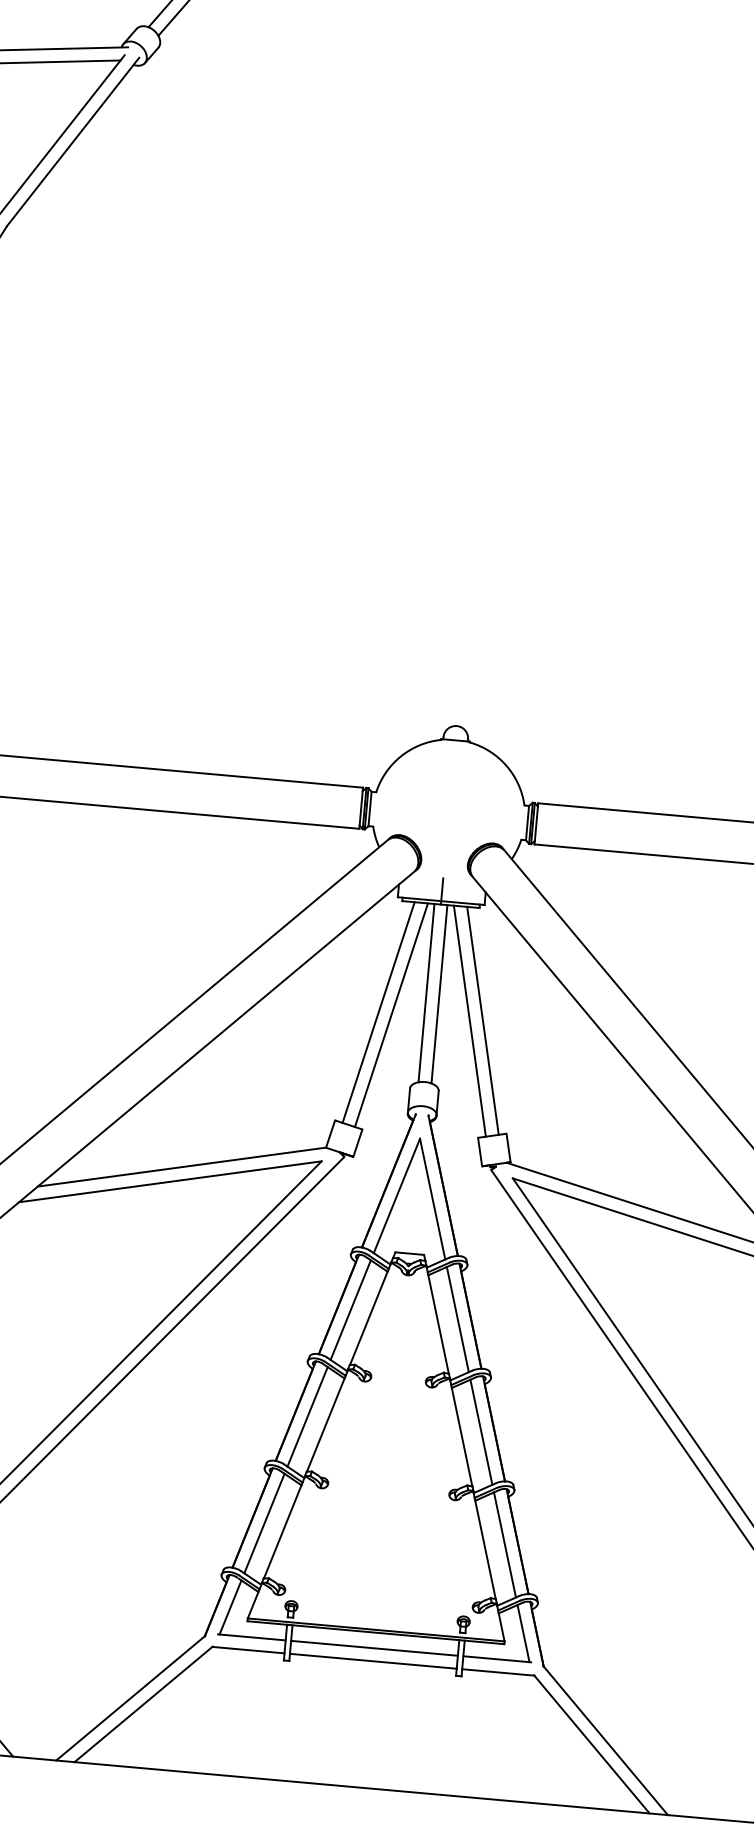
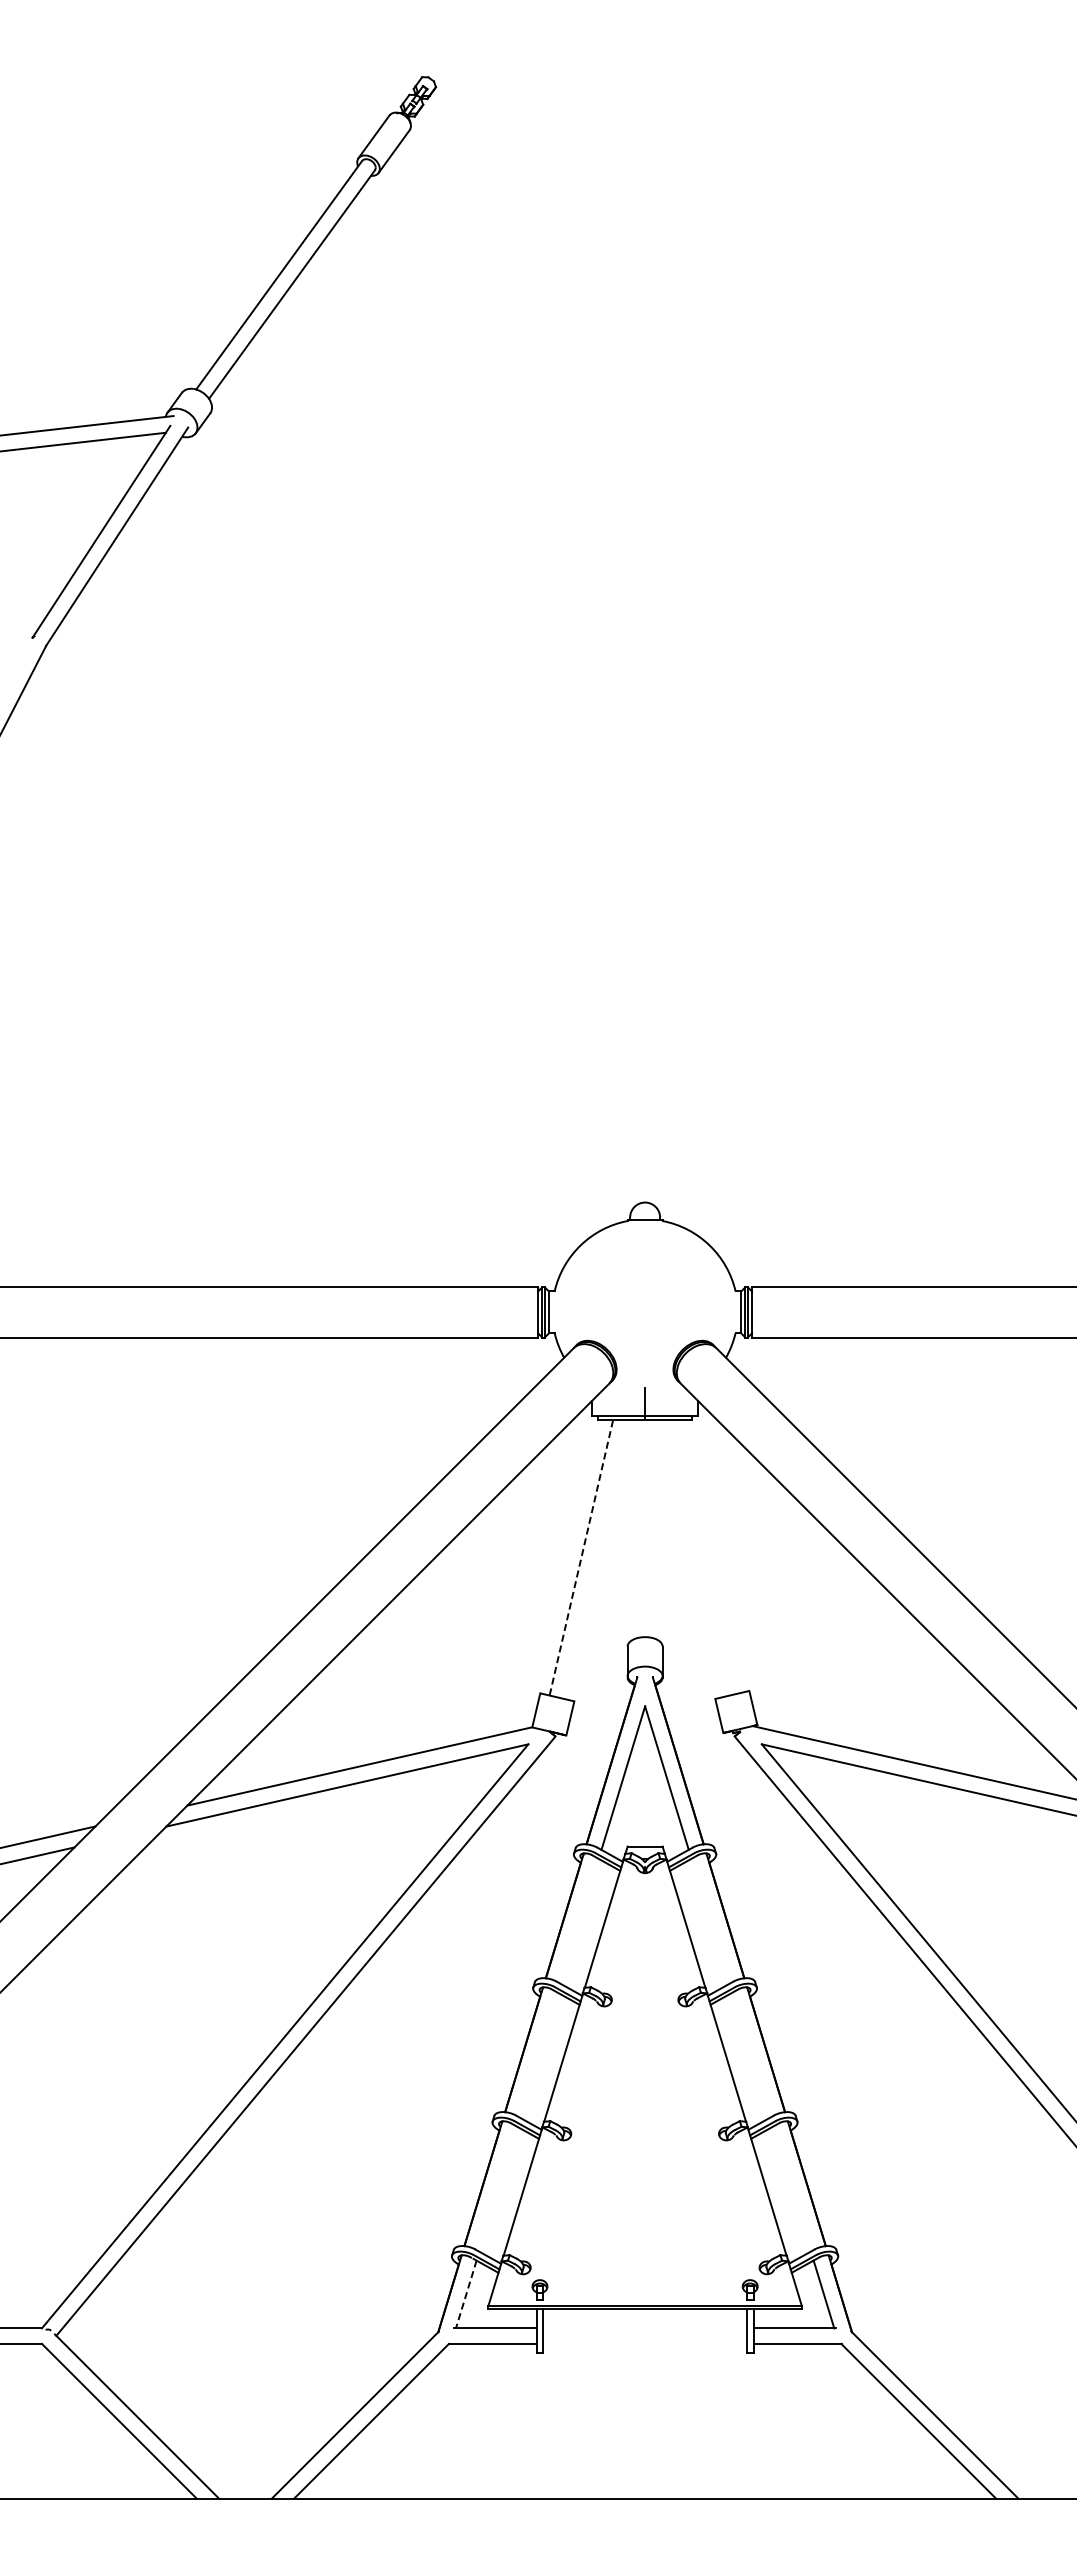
line: (426, 993) -> (637, 1529), removed
line: (439, 994) -> (653, 1529), removed
line: (378, 1012) -> (581, 1558), solid -> dashed
line: (391, 1014) -> (597, 1559), removed
line: (482, 1020) -> (708, 1556), removed
line: (469, 1021) -> (692, 1558), removed
line: (350, 1309) -> (579, 1920), removed
line: (457, 1318) -> (710, 1920), removed
line: (308, 1416) -> (539, 2054), removed
line: (481, 1431) -> (751, 2054), removed
line: (264, 1522) -> (498, 2188), removed
line: (504, 1544) -> (791, 2188), removed
line: (230, 1608) -> (466, 2295), solid -> dashed
line: (374, 1648) -> (644, 2328), removed
line: (372, 1661) -> (644, 2344), removed

